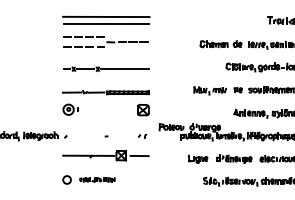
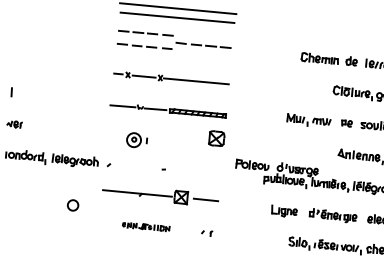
part: (70, 109) -> (136, 140), moved
part: (142, 136) -> (206, 233), moved
circle: (66, 179) -> (72, 204), moved

